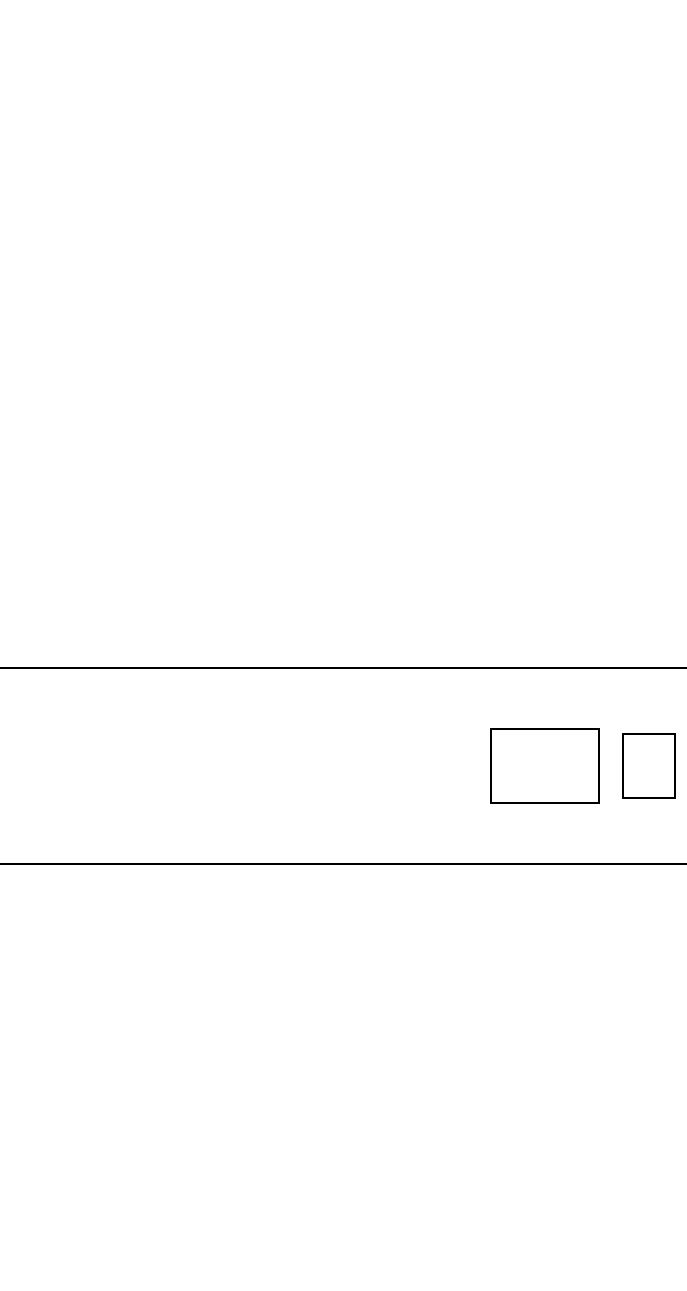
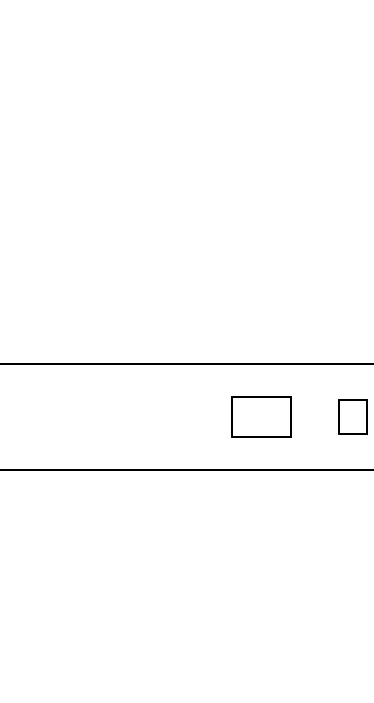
part: (544, 764) -> (261, 416), moved

